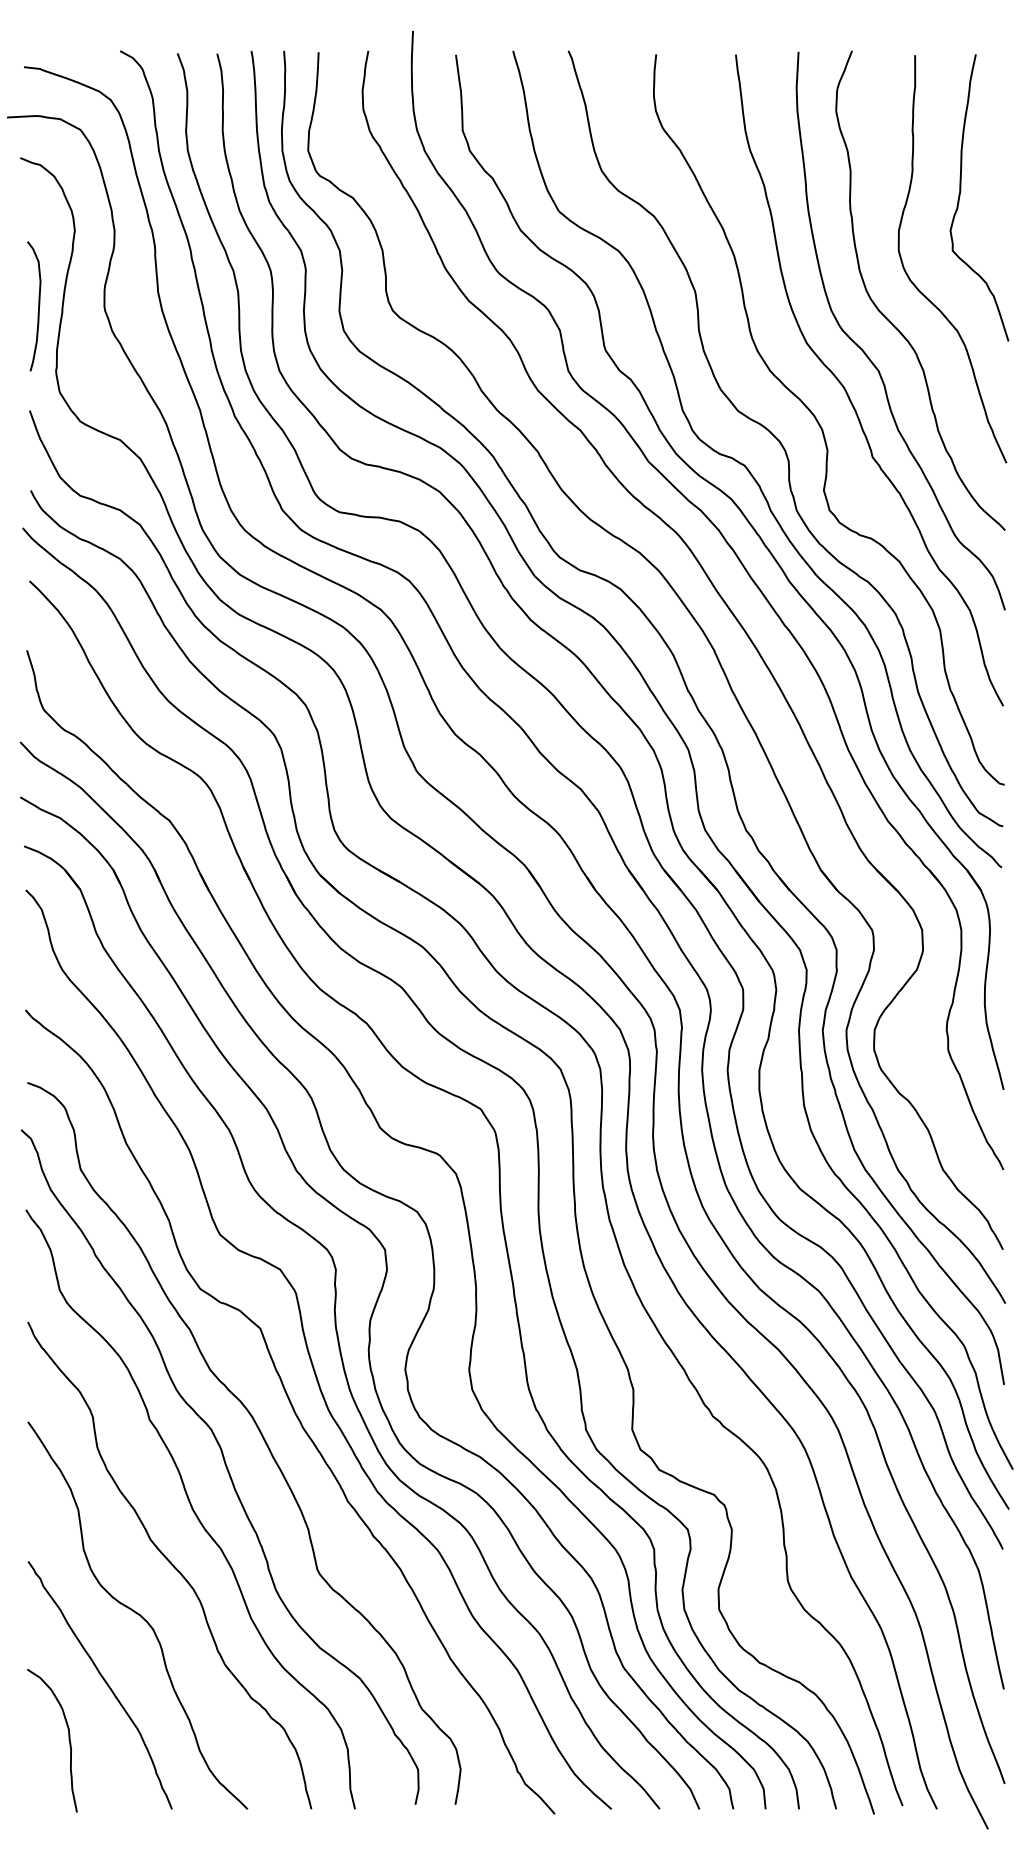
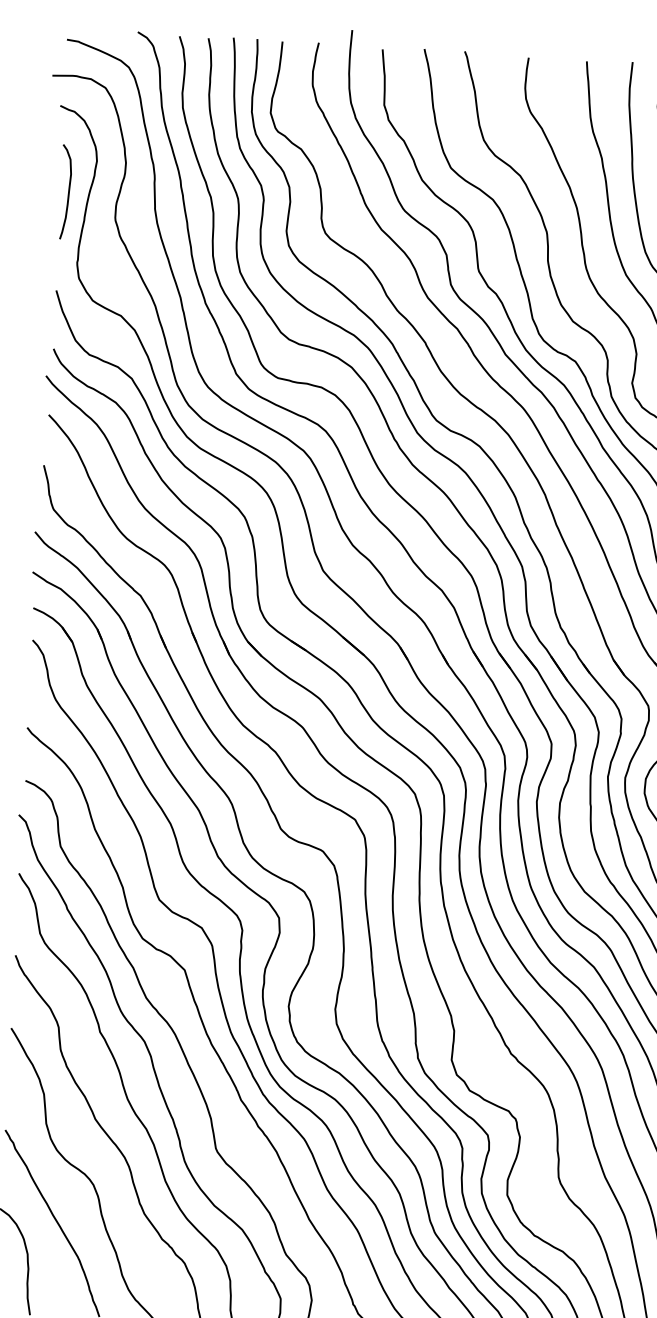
curve: (38, 306) -> (68, 192), moved

